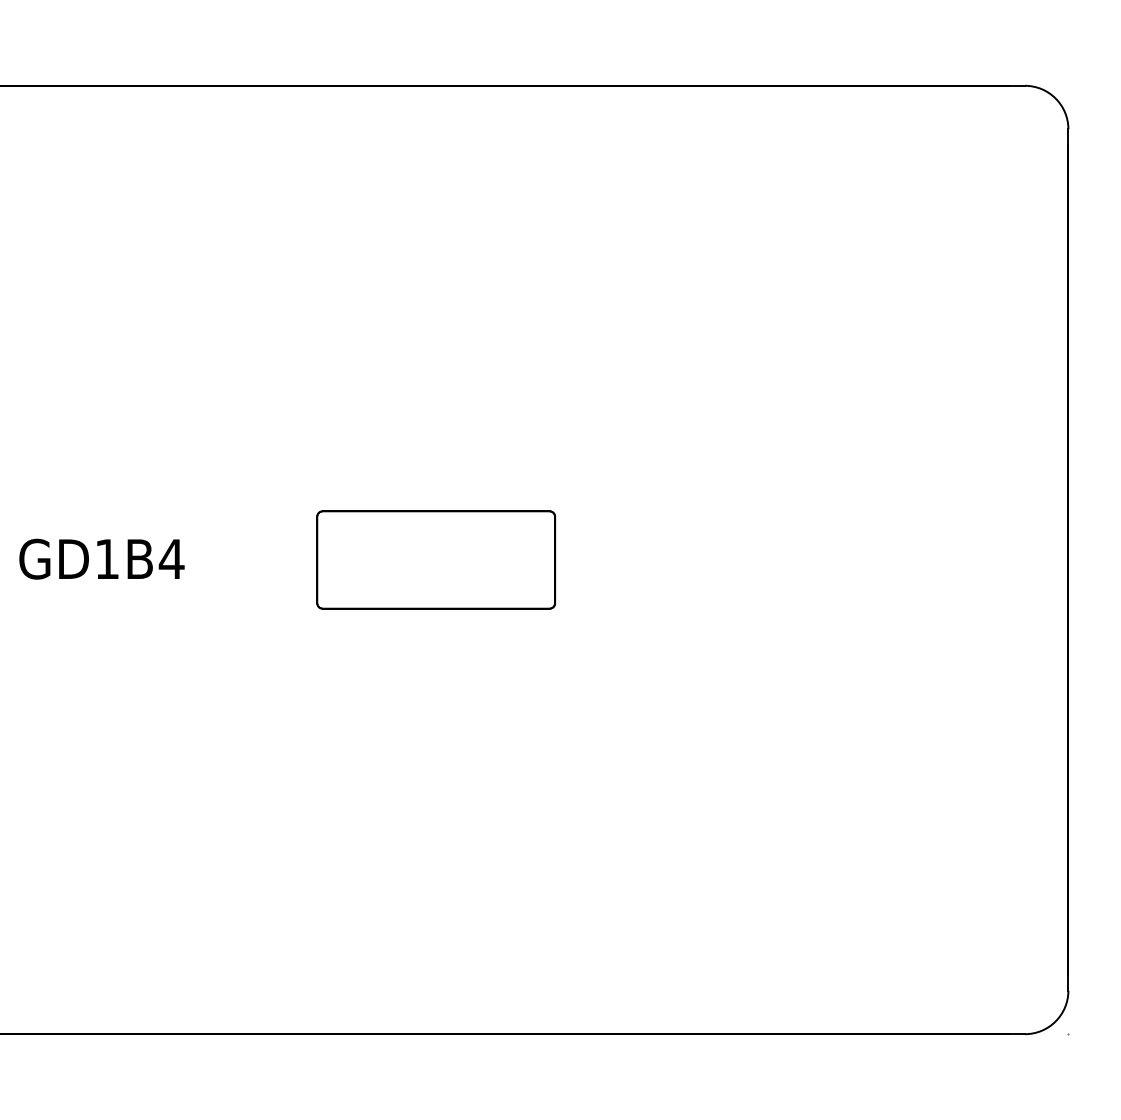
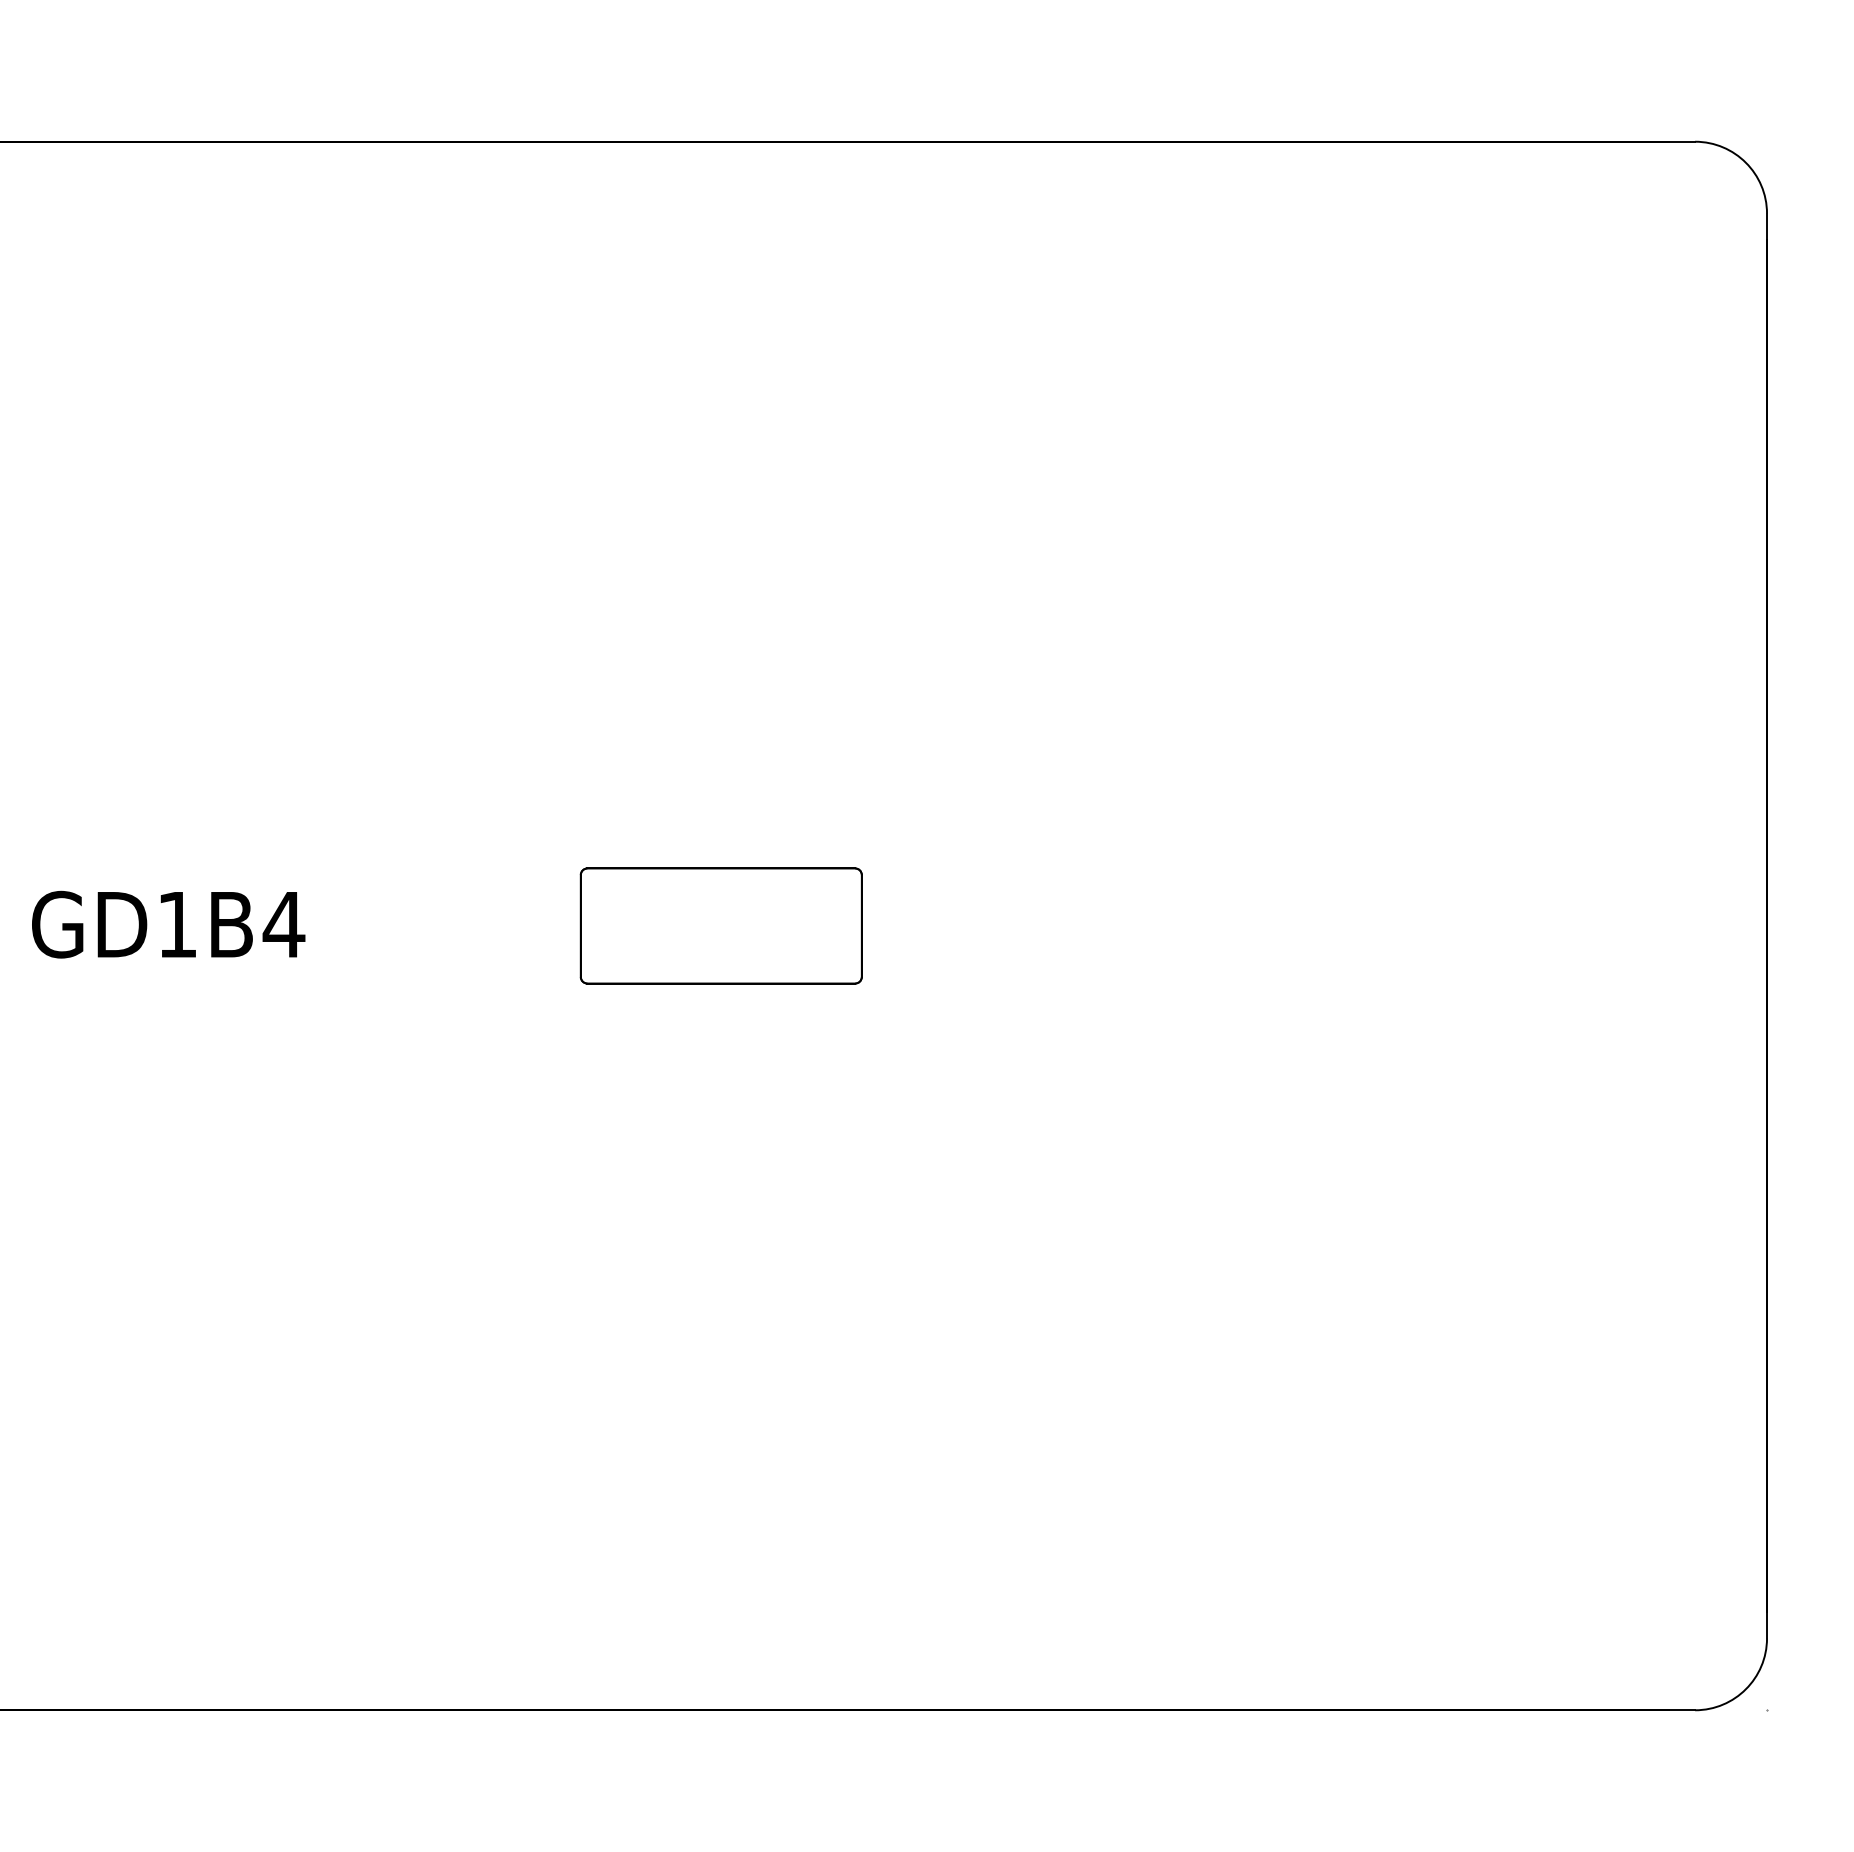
part: (435, 559) -> (720, 925), size x0.71

